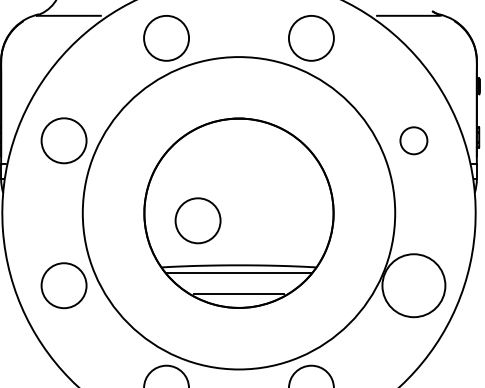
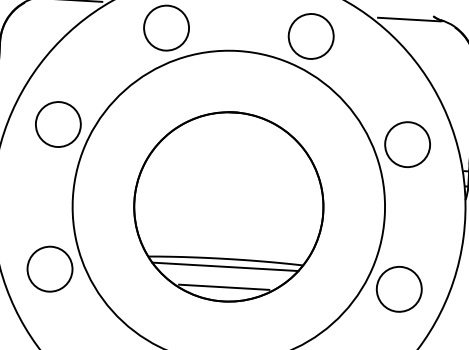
circle: (413, 140) -> (407, 144), size x1.67
circle: (197, 220) -> (186, 211), removed
circle: (413, 285) -> (398, 289), size x0.71

